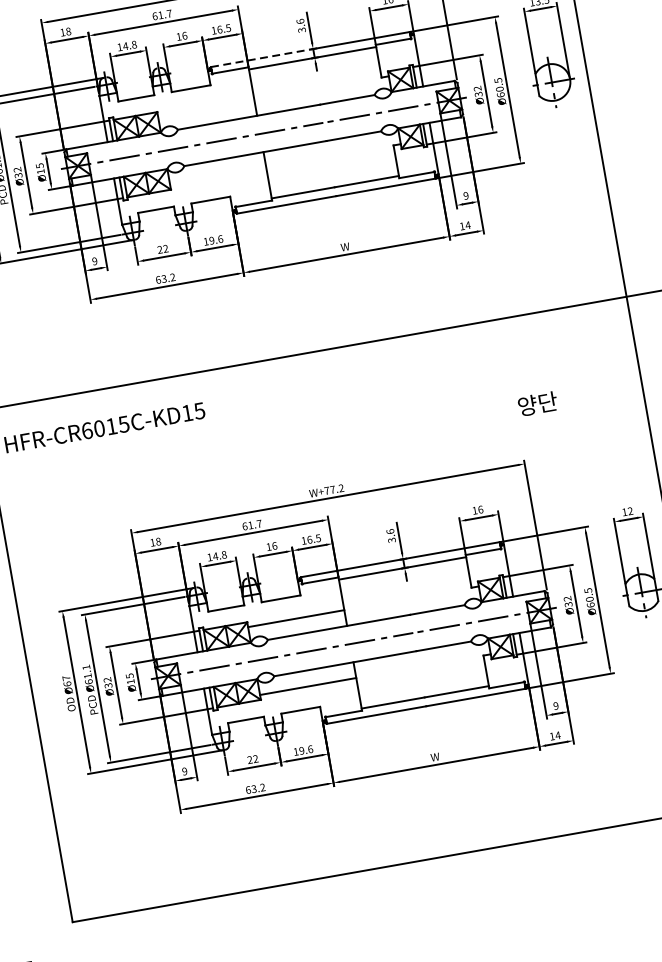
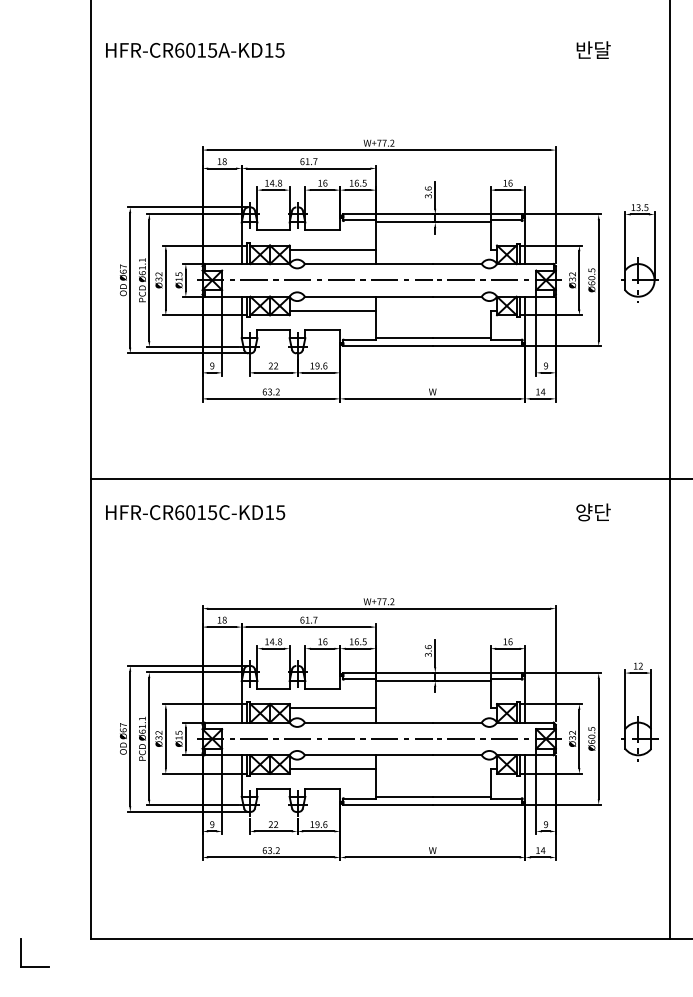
line: (261, 58) -> (388, 214), dashed -> solid
line: (205, 108) -> (332, 249), added
line: (217, 176) -> (332, 310), added
text: (537, 404) -> (593, 512), moved

